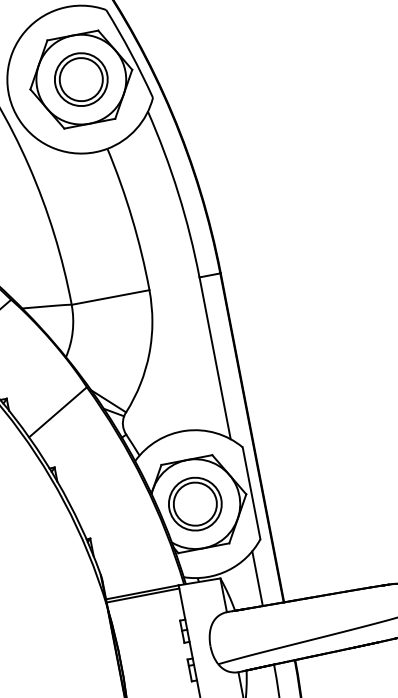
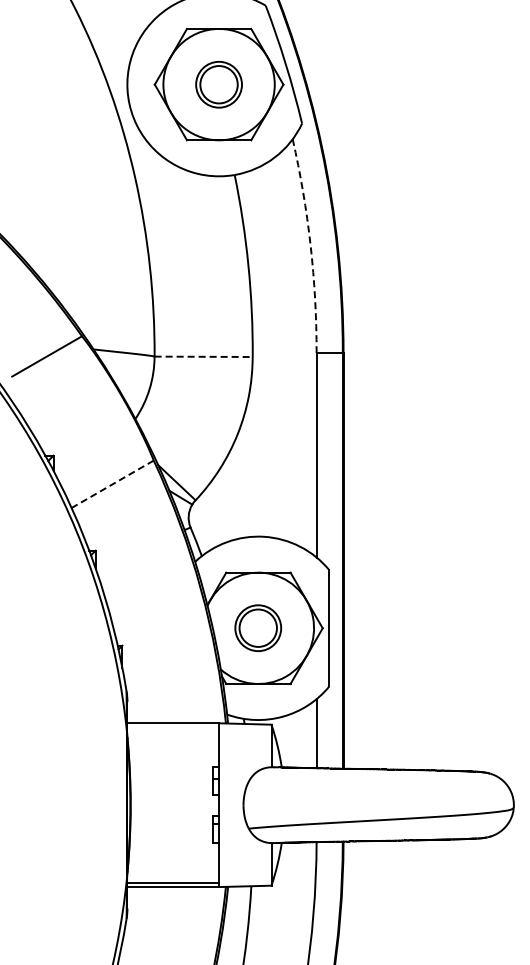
part: (80, 79) -> (218, 84), size x0.7
arc: (178, 193) -> (310, 245), solid -> dashed
line: (111, 297) -> (204, 356), solid -> dashed
line: (57, 412) -> (112, 484), solid -> dashed
part: (194, 503) -> (257, 627), size x0.7
line: (143, 595) -> (173, 727), removed

